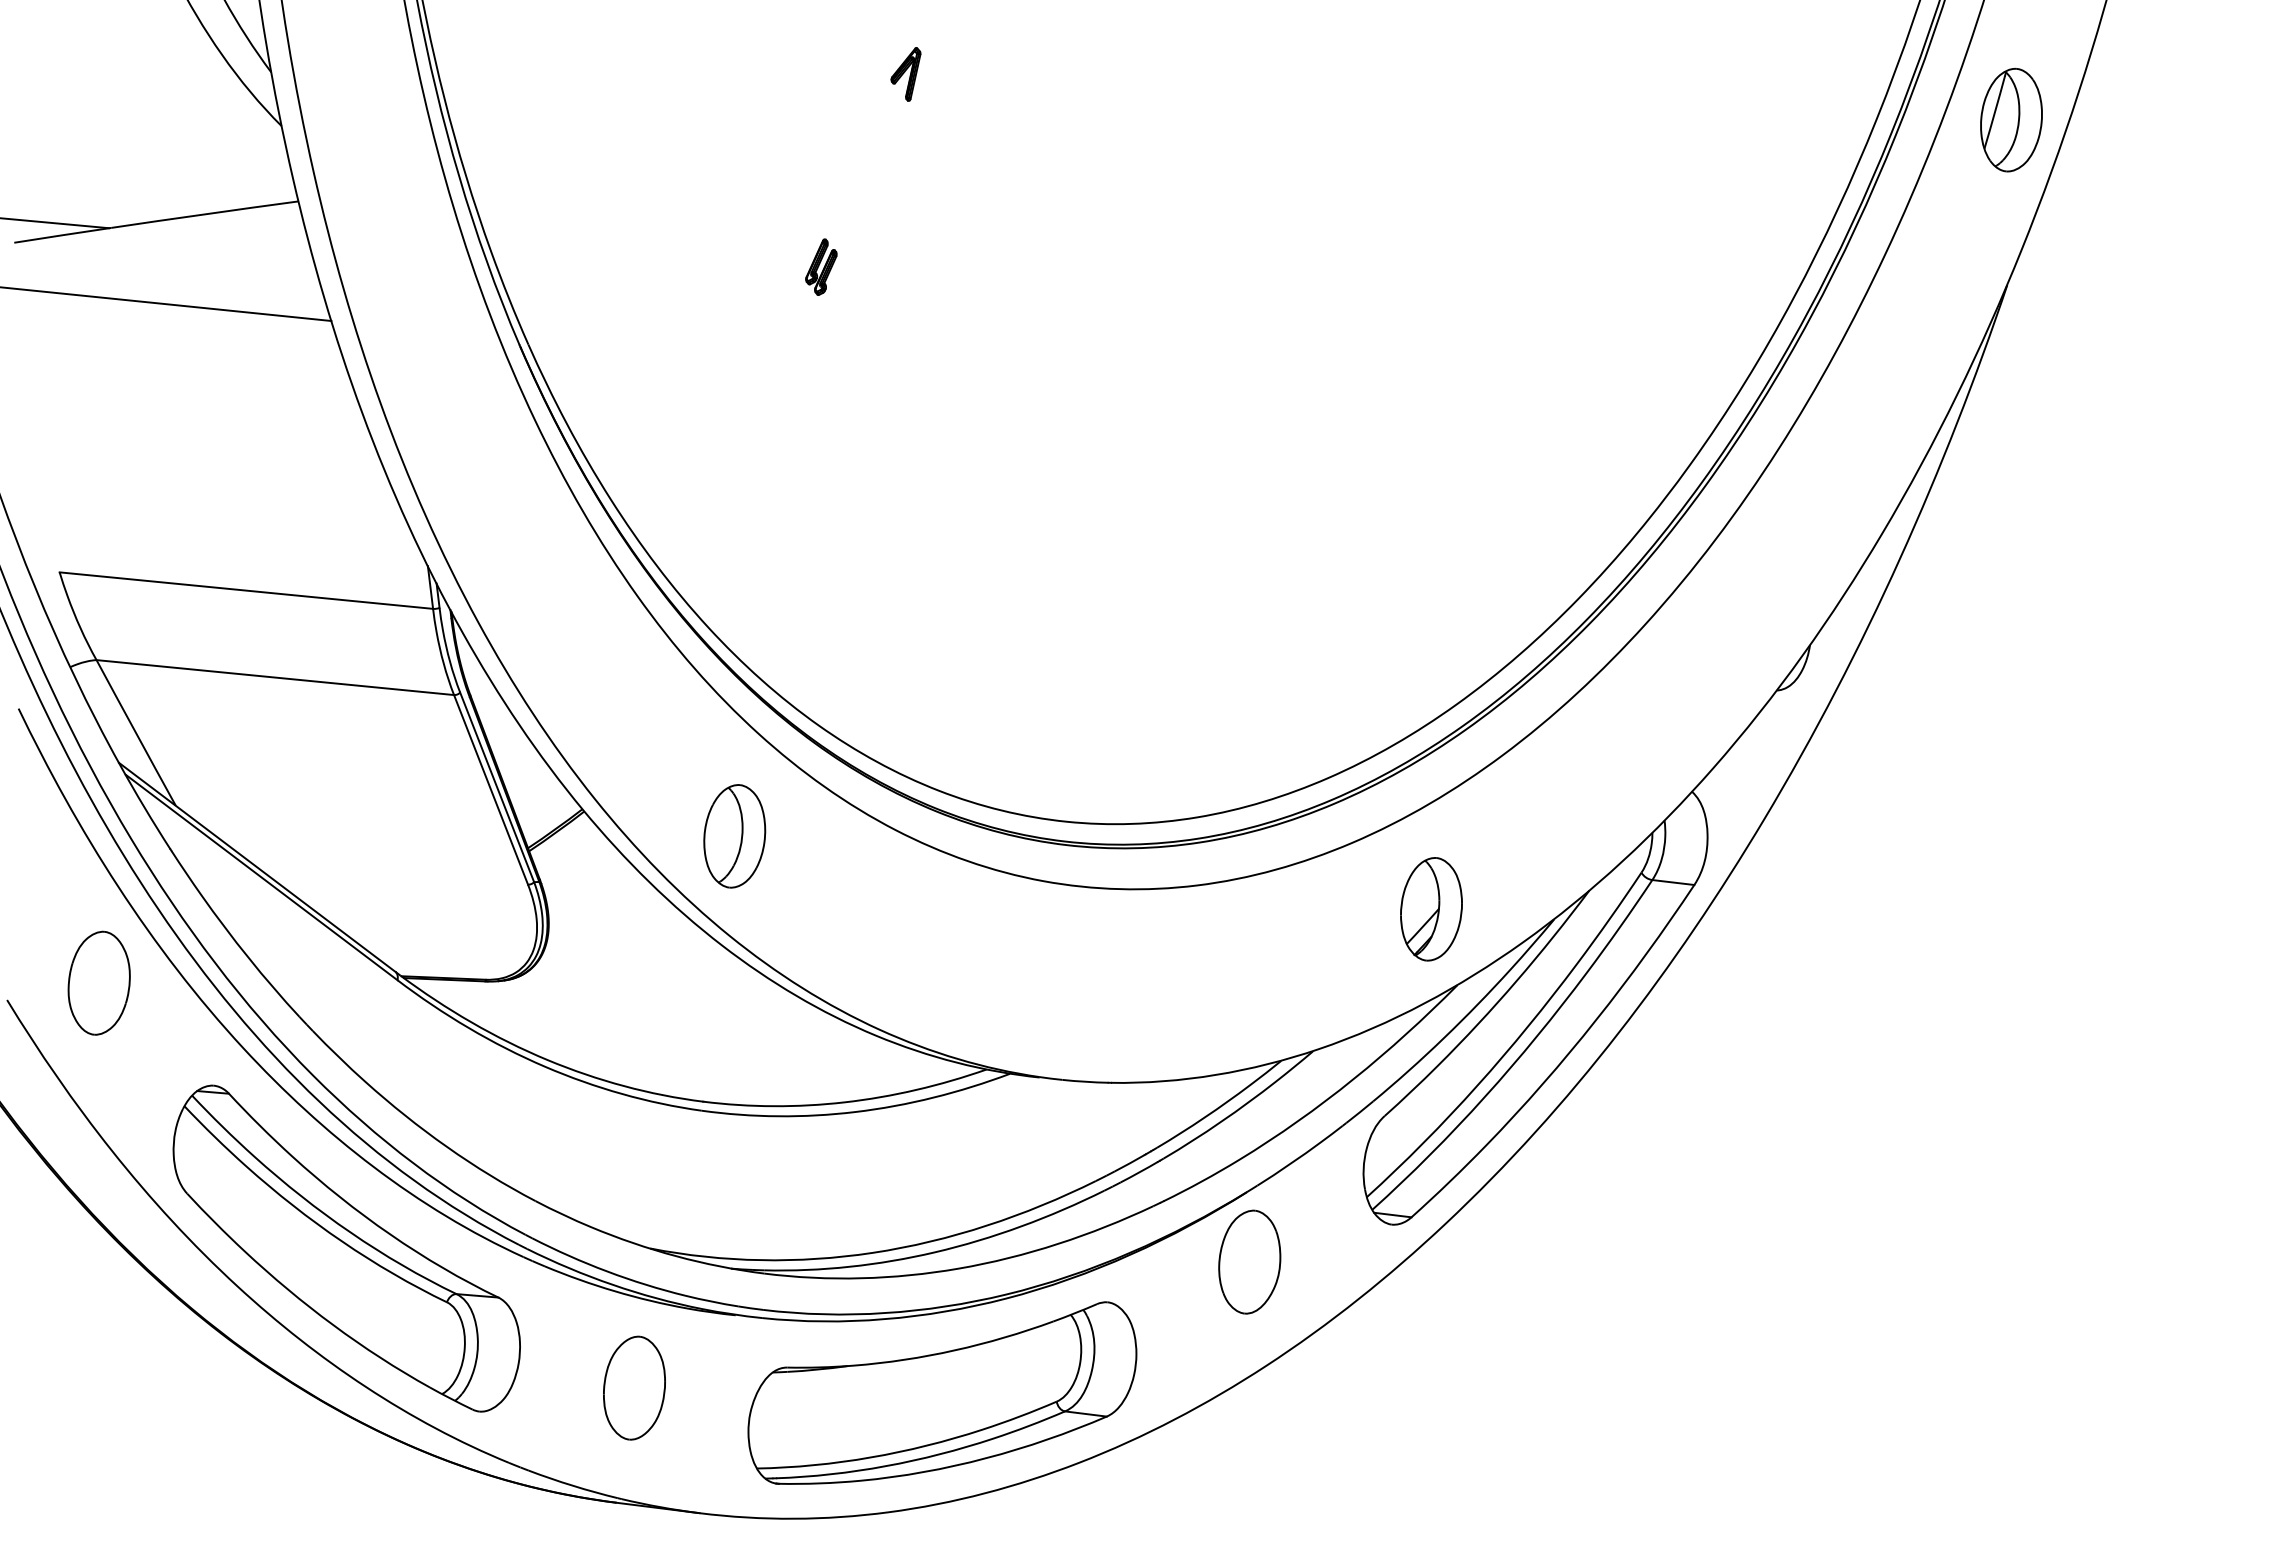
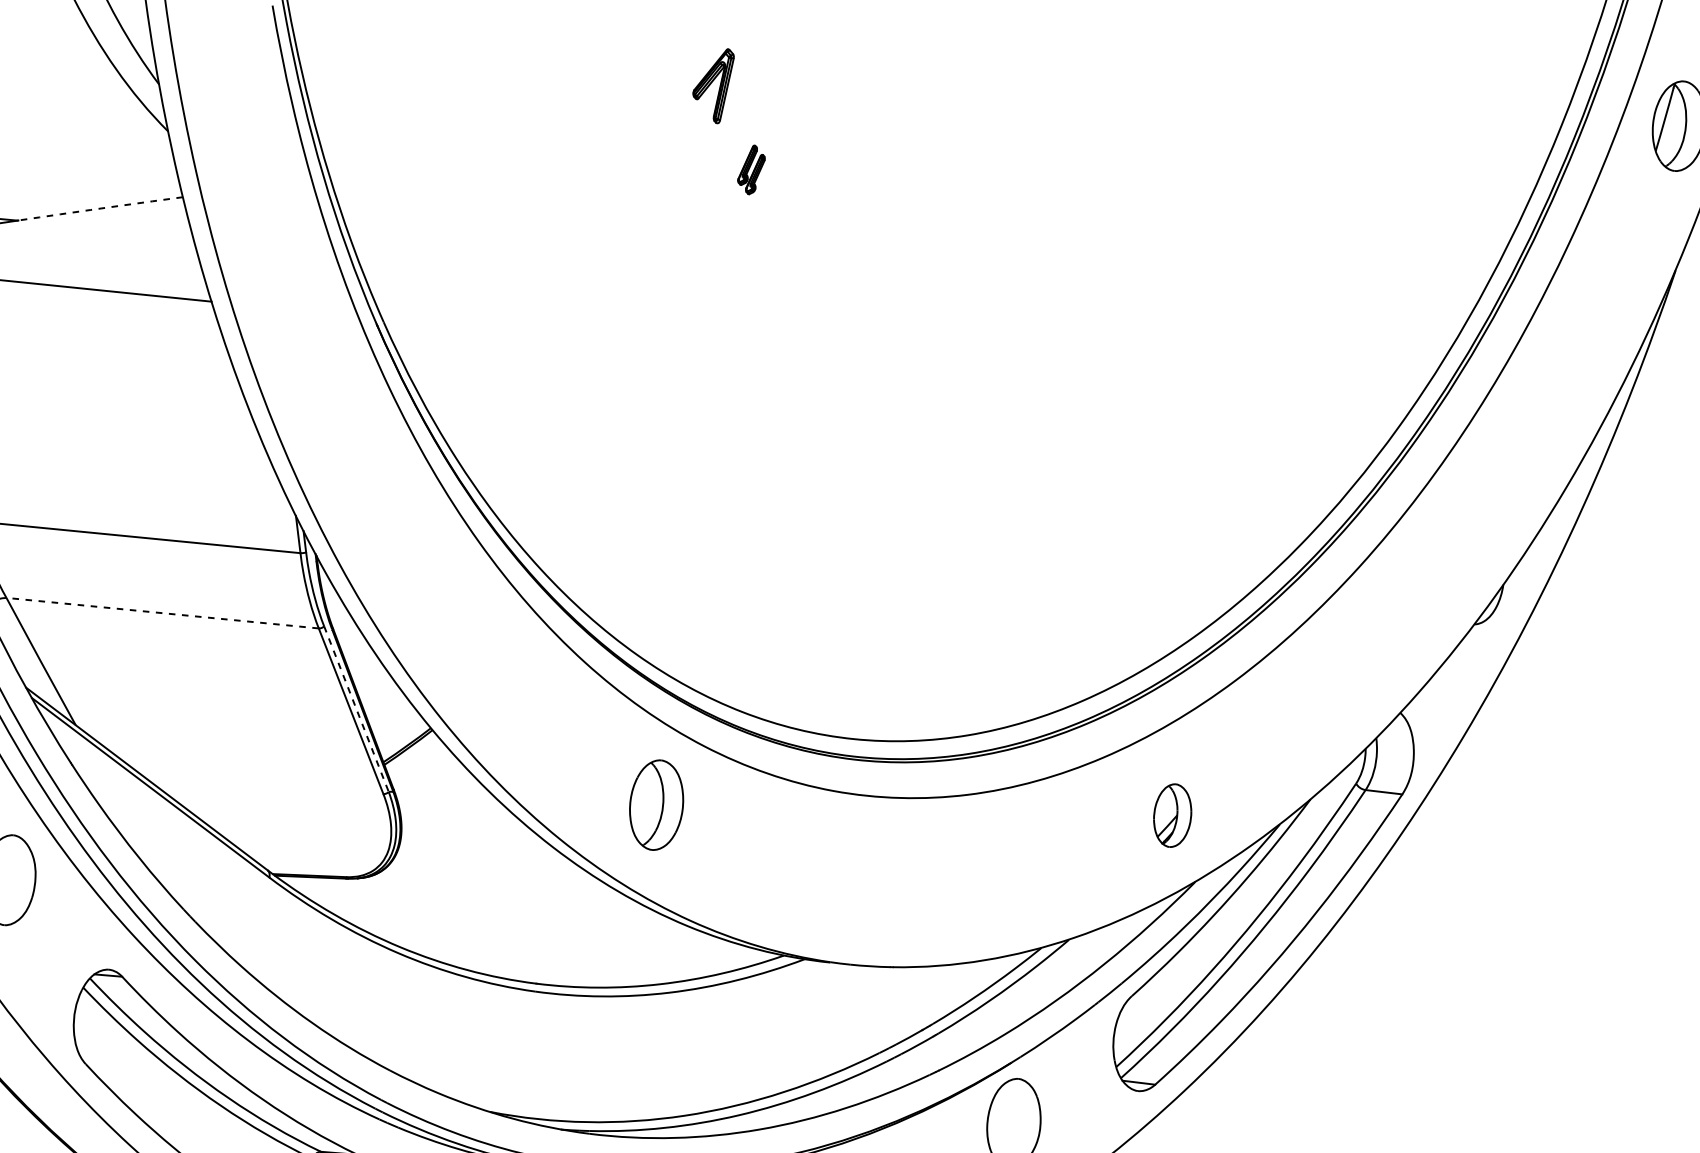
part: (905, 74) -> (713, 86), size x1.6
arc: (204, 214) -> (100, 208), solid -> dashed
part: (821, 266) -> (751, 169), moved
line: (275, 677) -> (162, 613), solid -> dashed
line: (497, 787) -> (356, 709), solid -> dashed
part: (734, 836) -> (656, 805), moved
part: (1431, 909) -> (1172, 815), size x0.7

